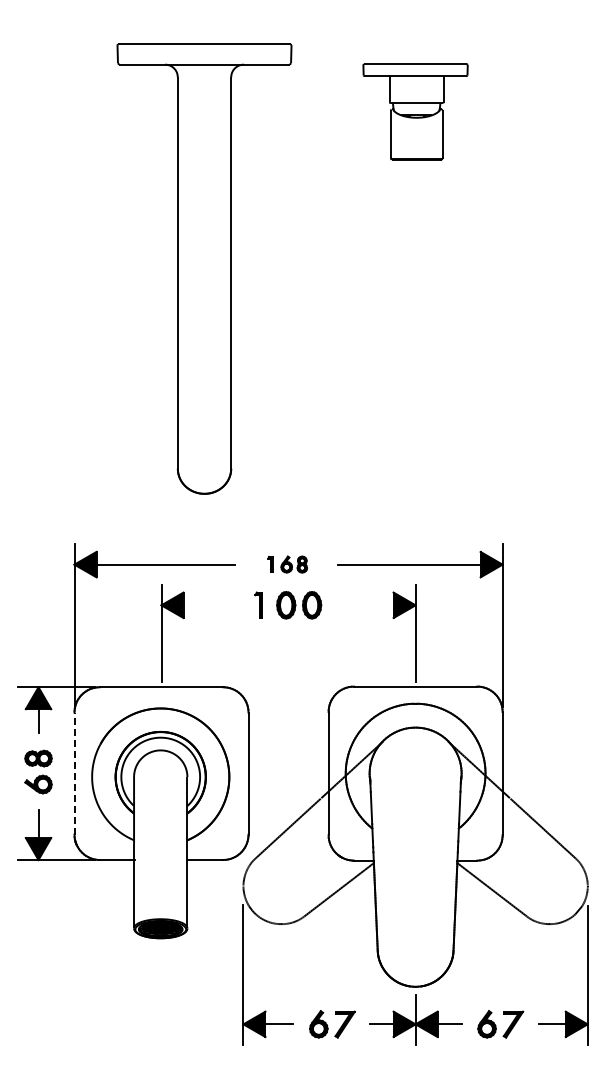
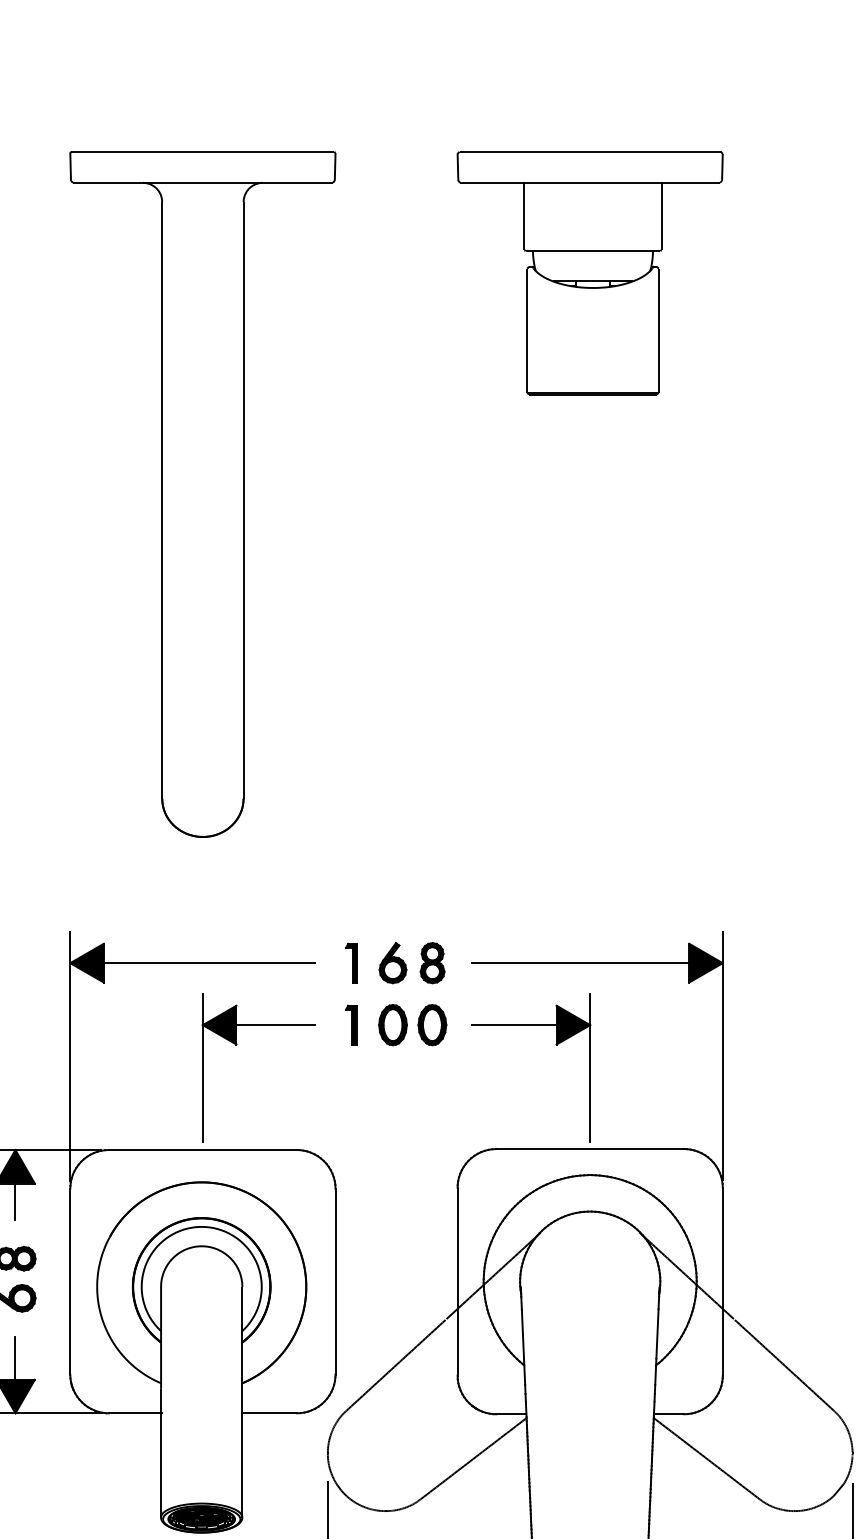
part: (415, 111) -> (590, 272), size x1.67
part: (204, 268) -> (202, 493), moved
part: (287, 564) -> (394, 962), size x1.67
line: (208, 605) -> (274, 1025), added
line: (365, 605) -> (513, 1025), added
line: (74, 773) -> (70, 1281), dashed -> solid

